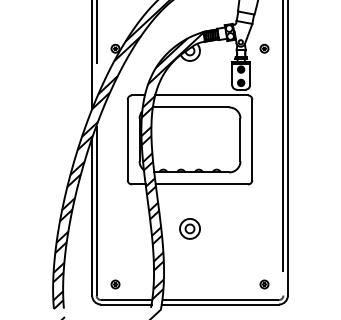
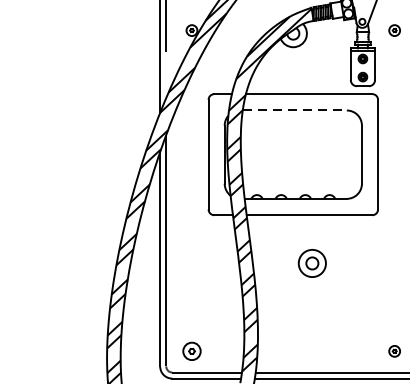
line: (191, 107) -> (295, 110), solid -> dashed
part: (189, 228) -> (311, 262), moved
part: (115, 284) -> (191, 351), size x1.6

